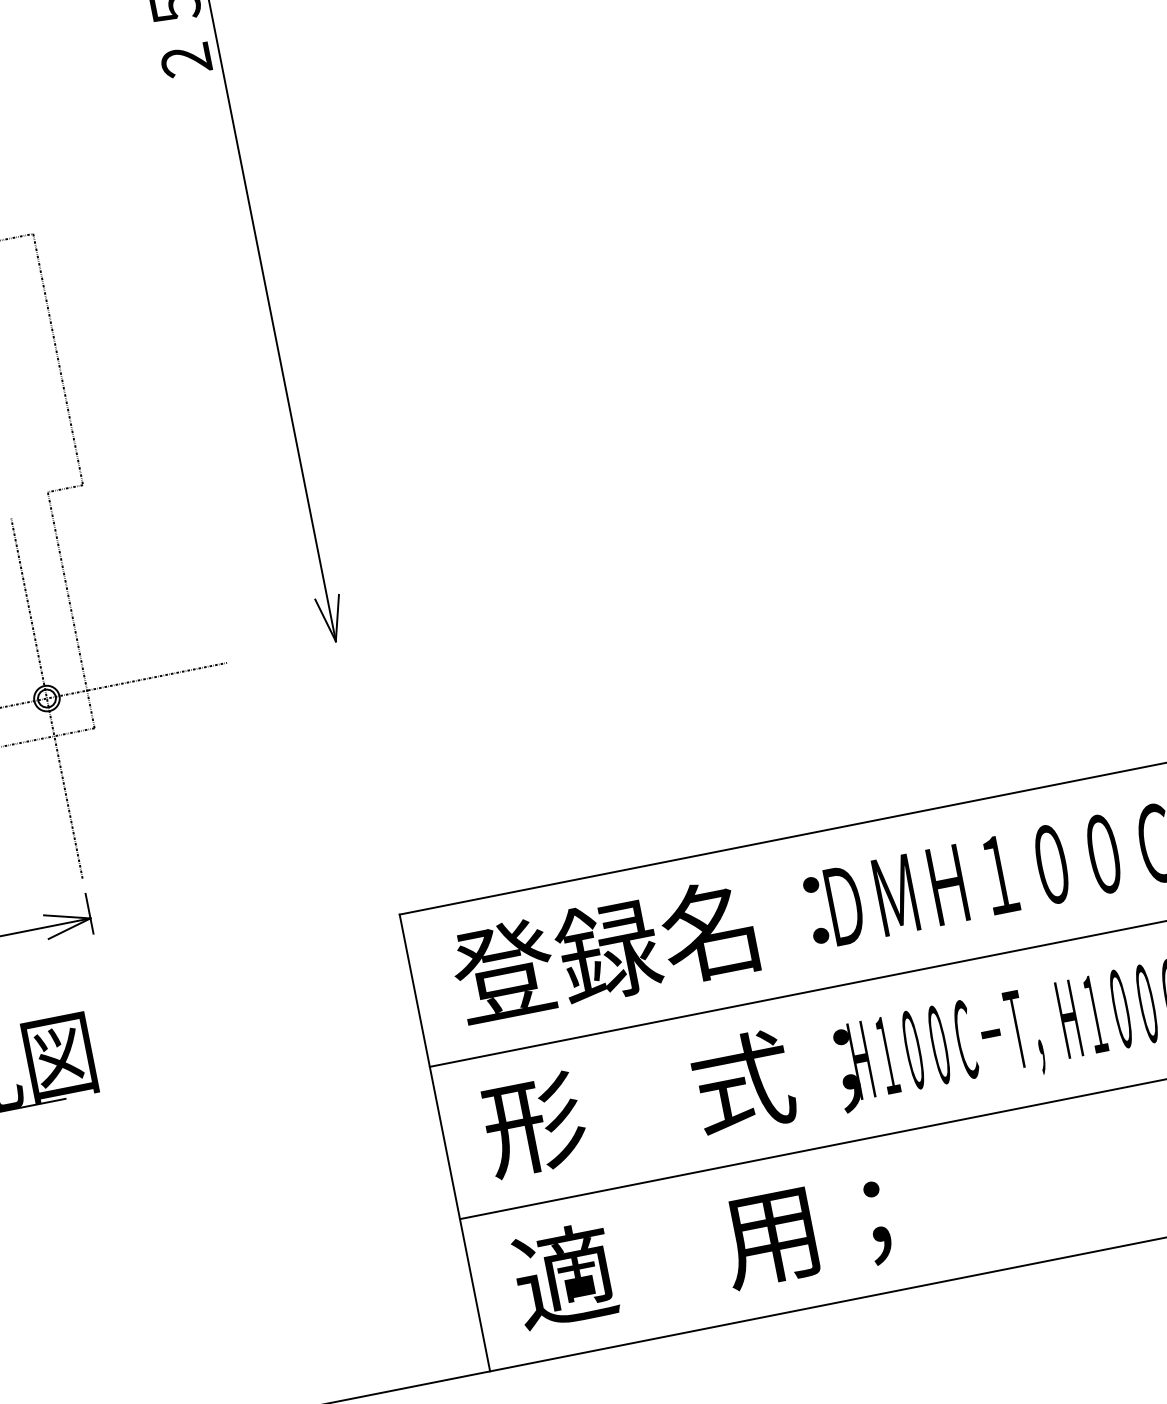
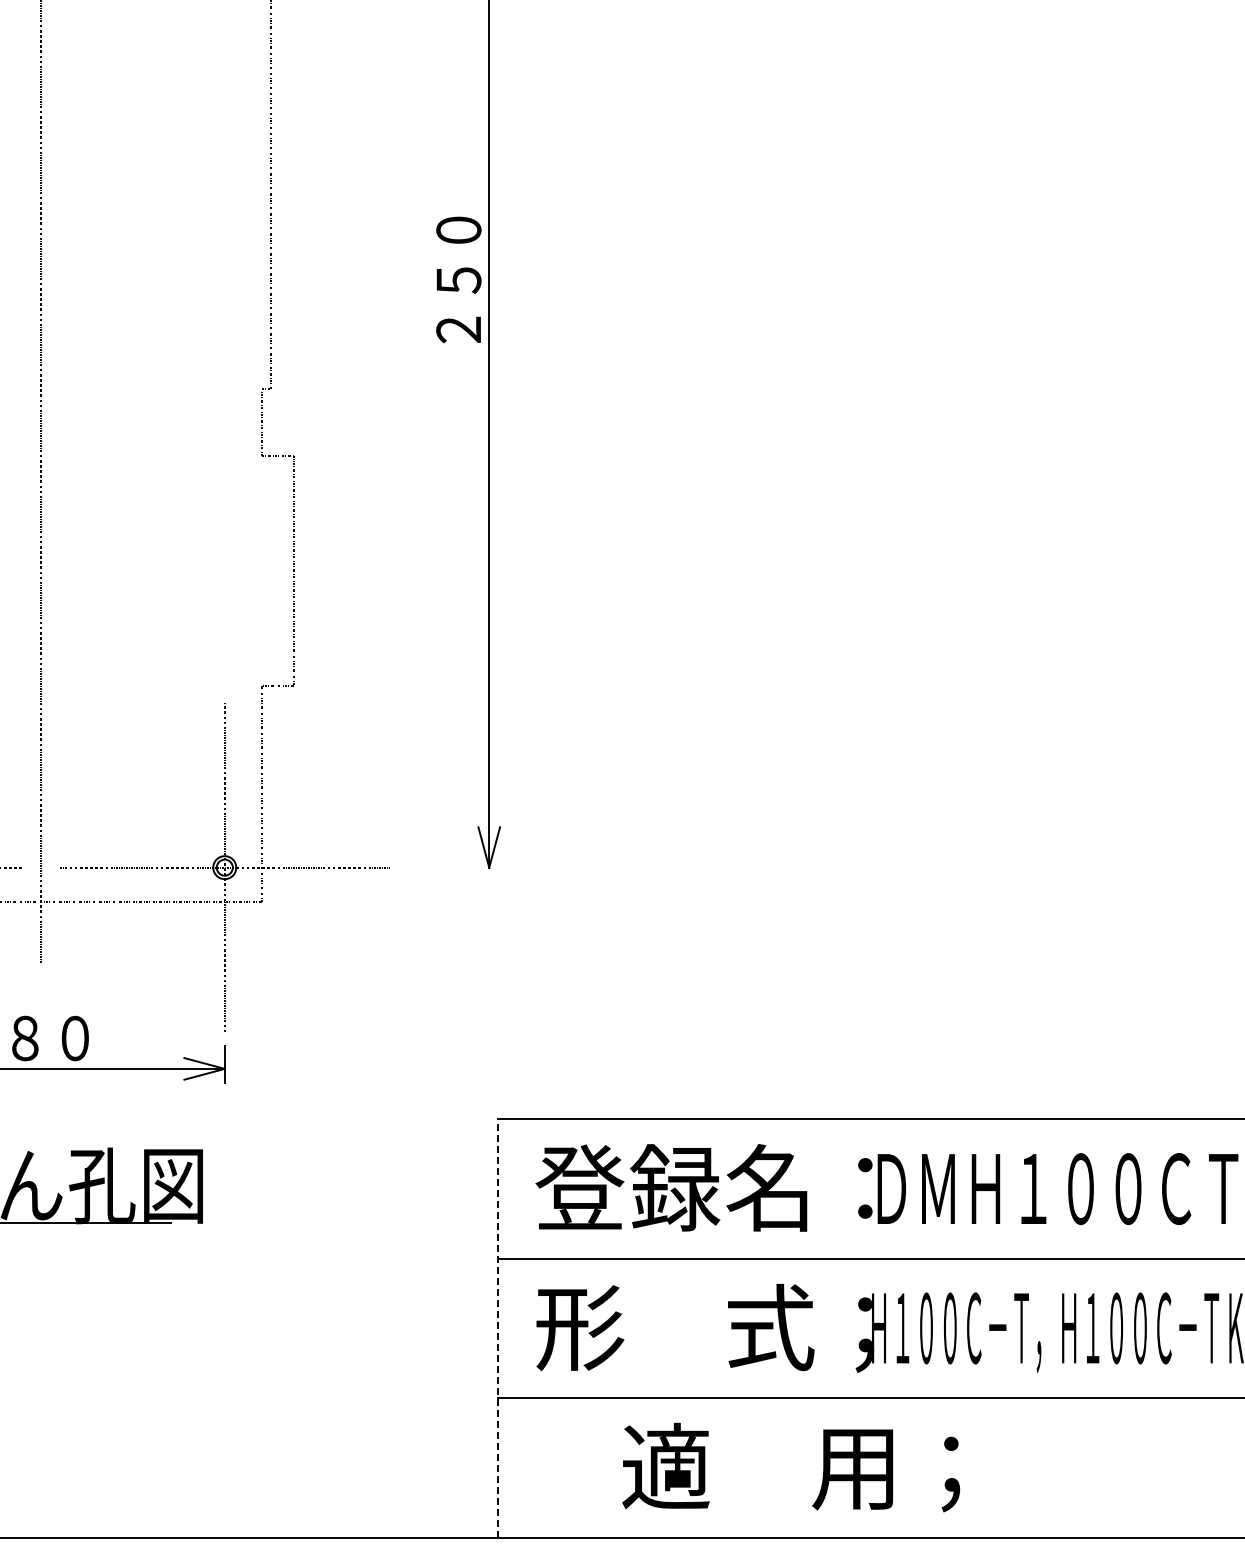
line: (444, 1143) -> (497, 1328), solid -> dashed
text: (701, 1249) -> (791, 1467), moved

